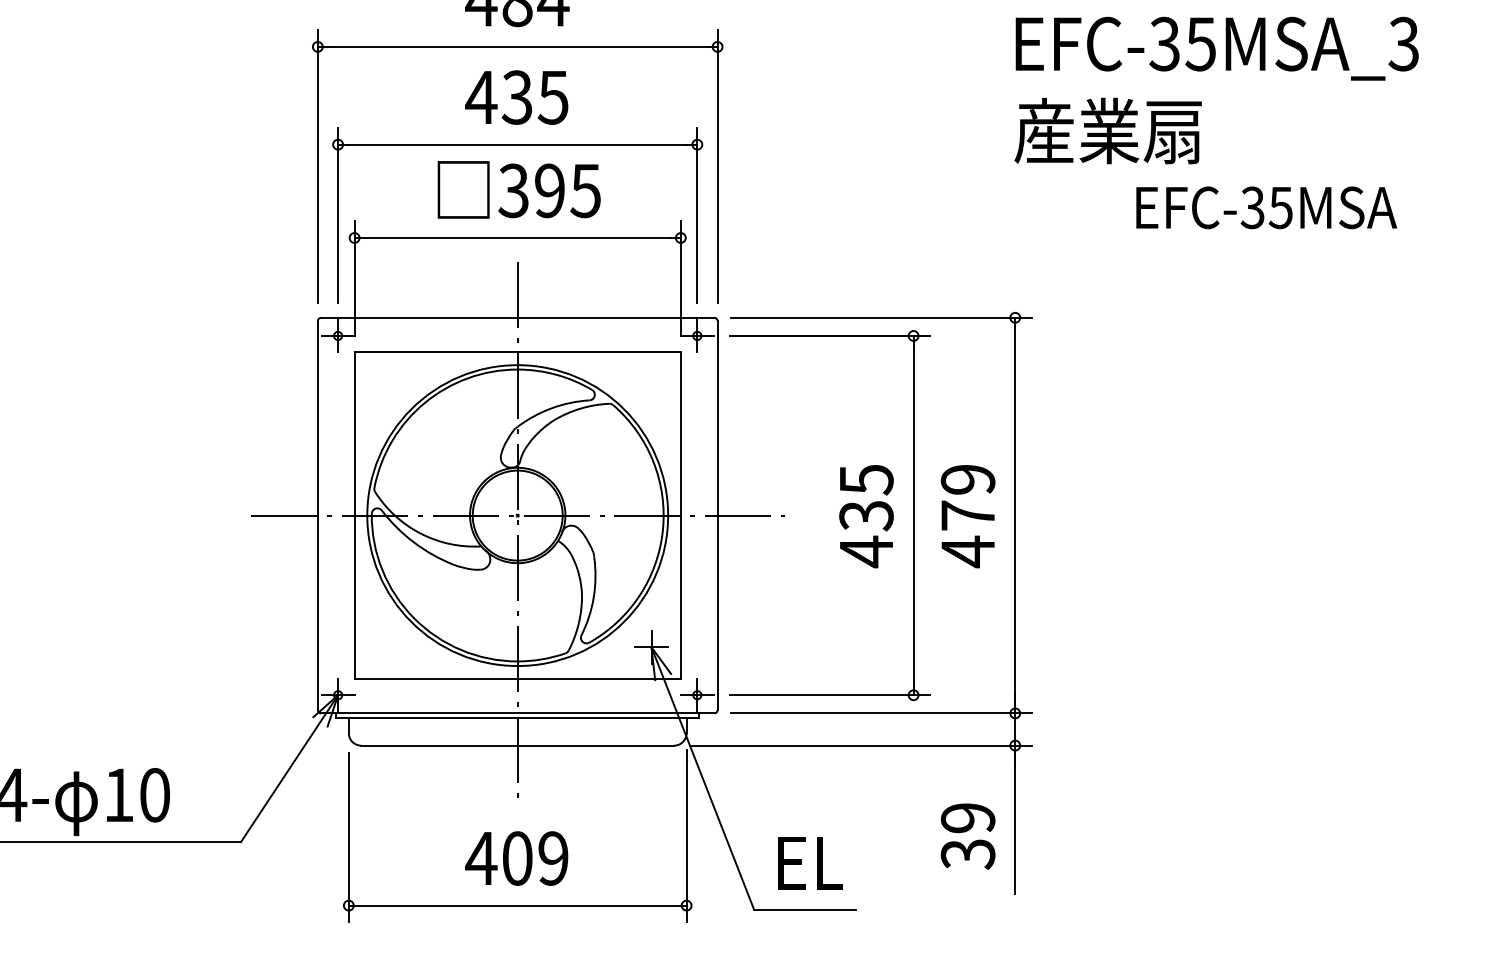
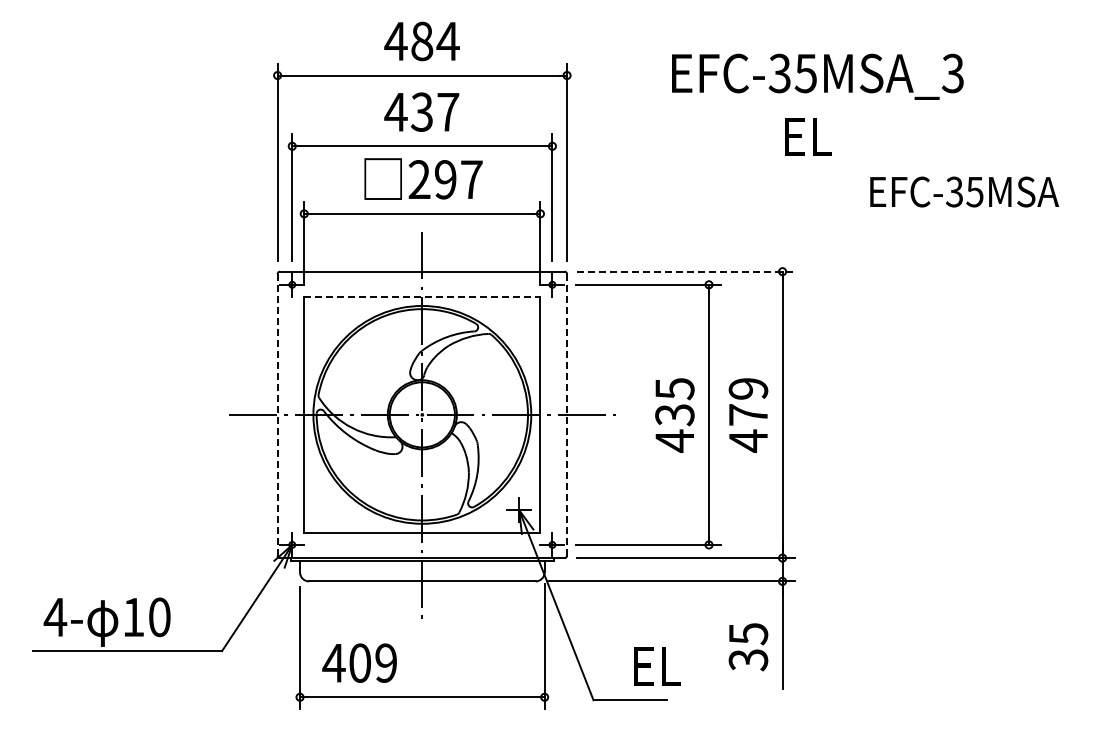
text: (1216, 48) -> (817, 76), moved
text: (553, 97) -> (448, 112), 435 -> 437
text: (1107, 131) -> (849, 136), 産業扇 -> EL
text: (549, 190) -> (445, 179), 395 -> 297
line: (881, 317) -> (685, 271), solid -> dashed
line: (517, 352) -> (422, 296), solid -> dashed
line: (317, 515) -> (277, 414), solid -> dashed
line: (718, 515) -> (567, 414), solid -> dashed
text: (968, 818) -> (748, 634), 39 -> 35
text: (516, 857) -> (359, 662), moved
text: (810, 863) -> (657, 666), moved

